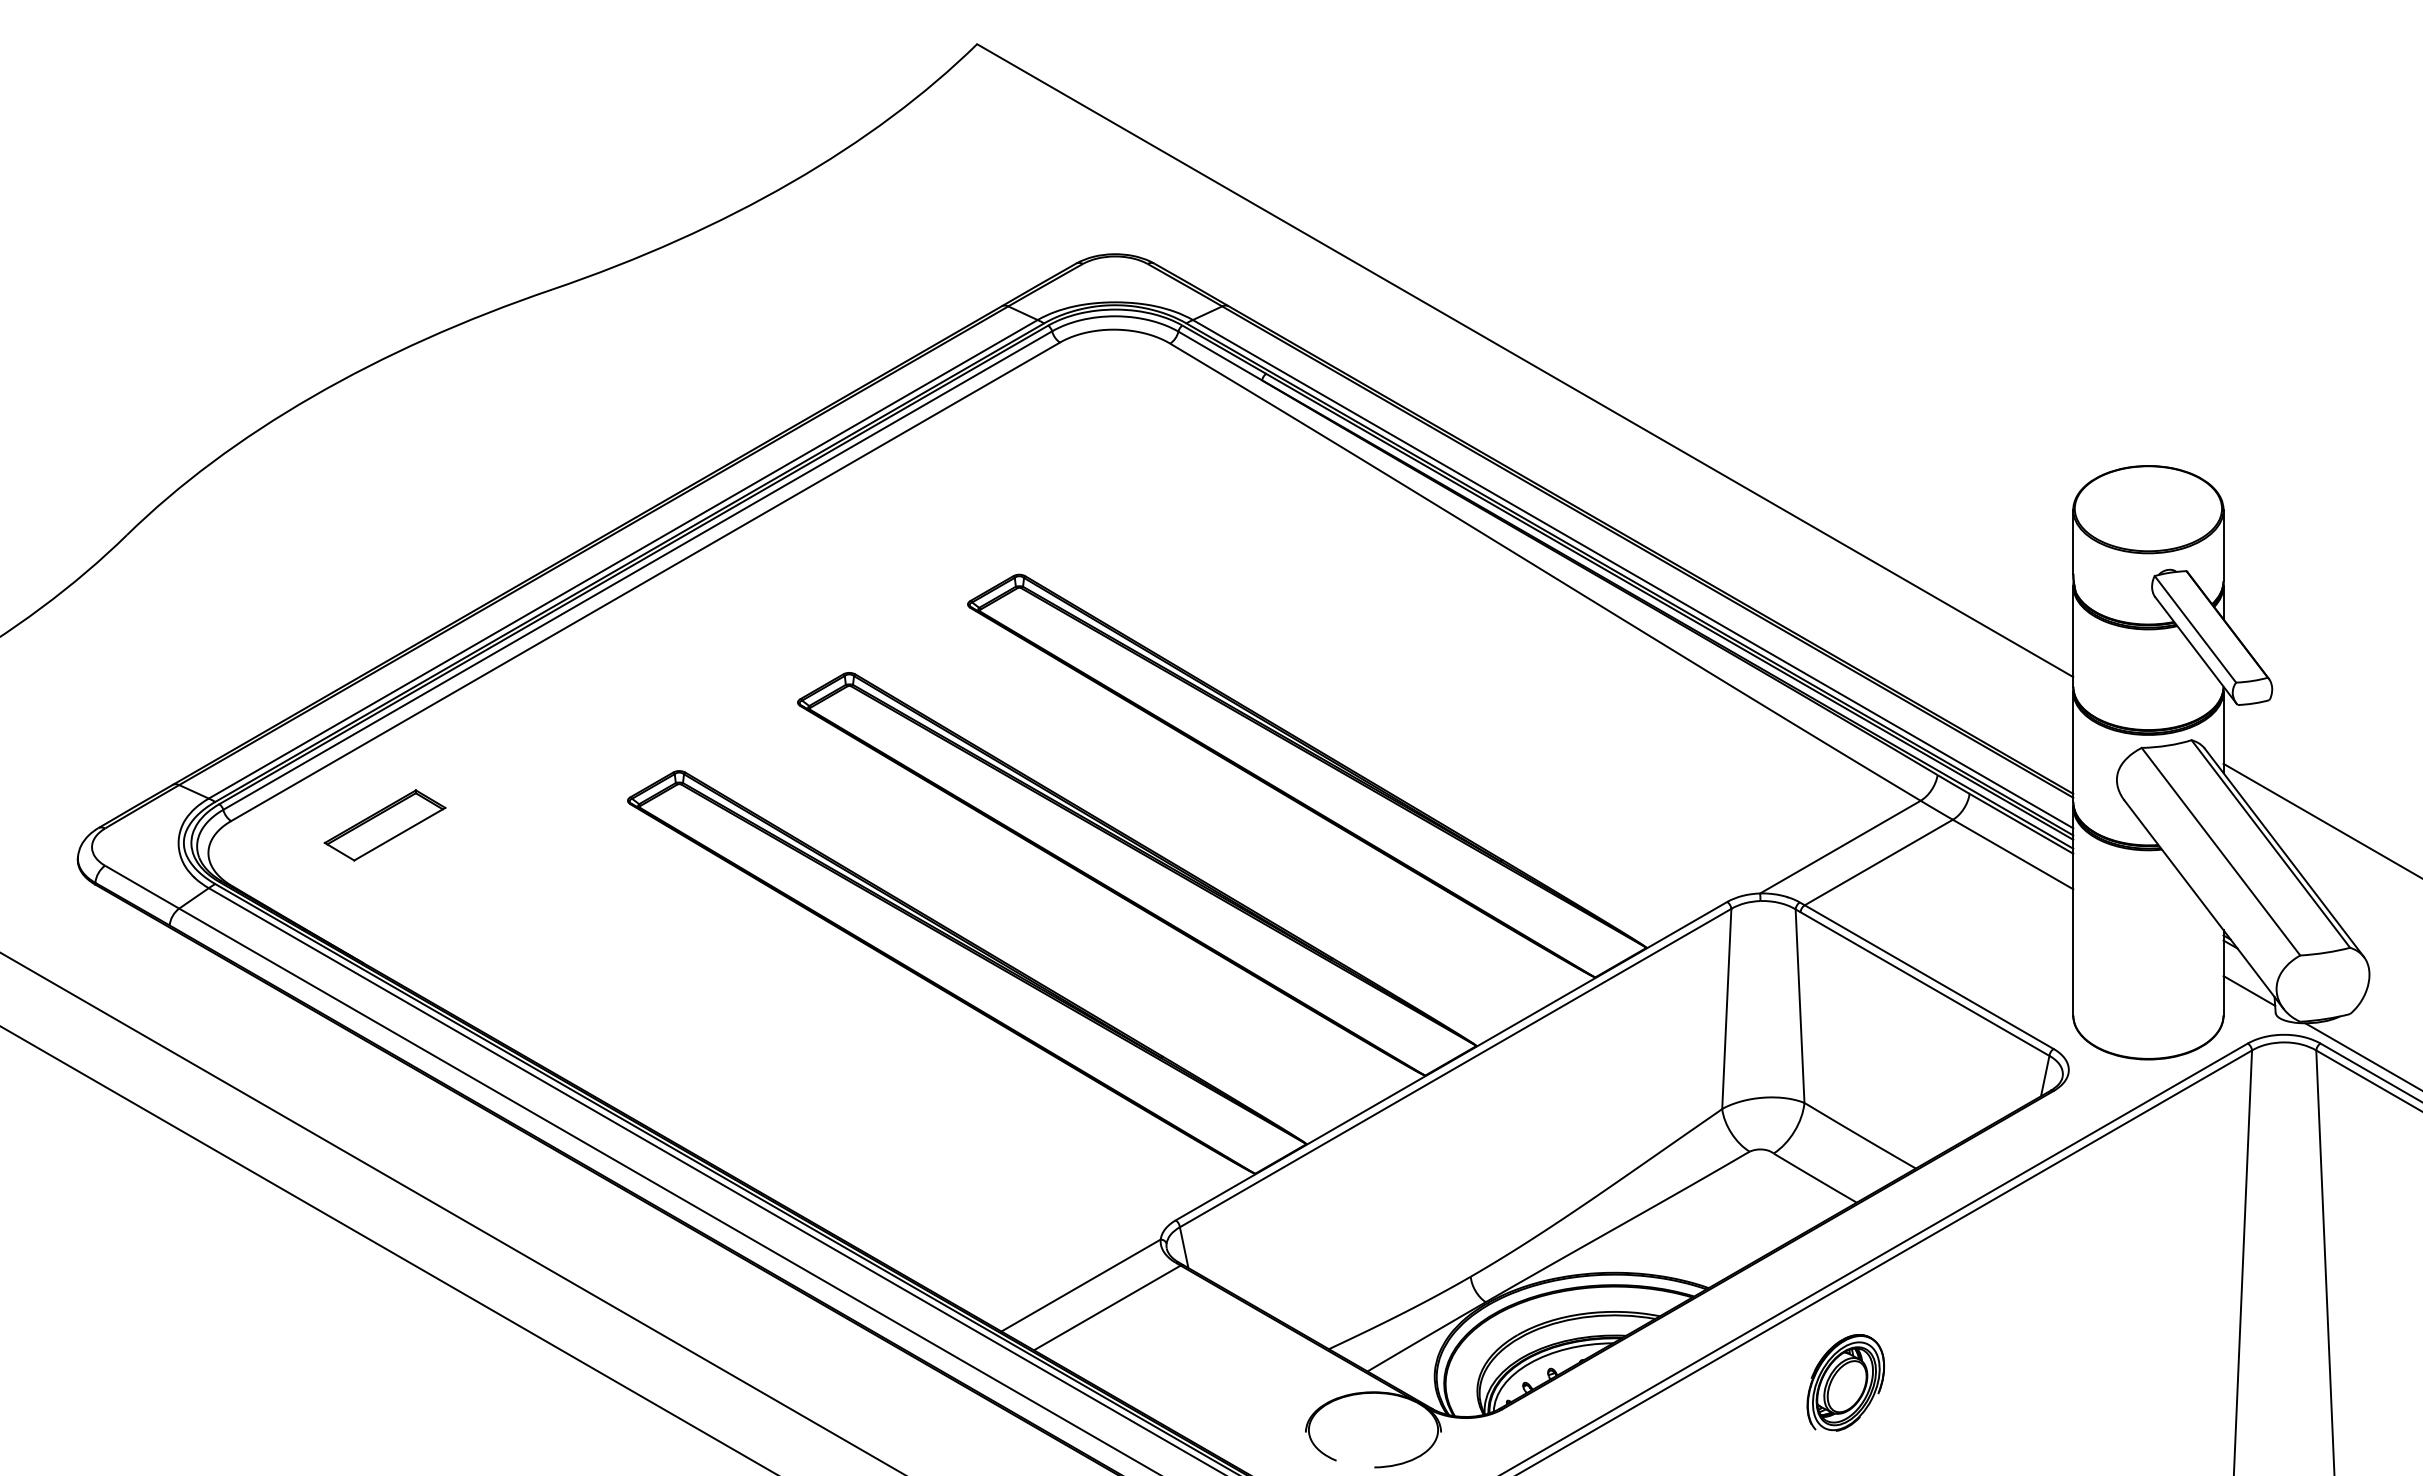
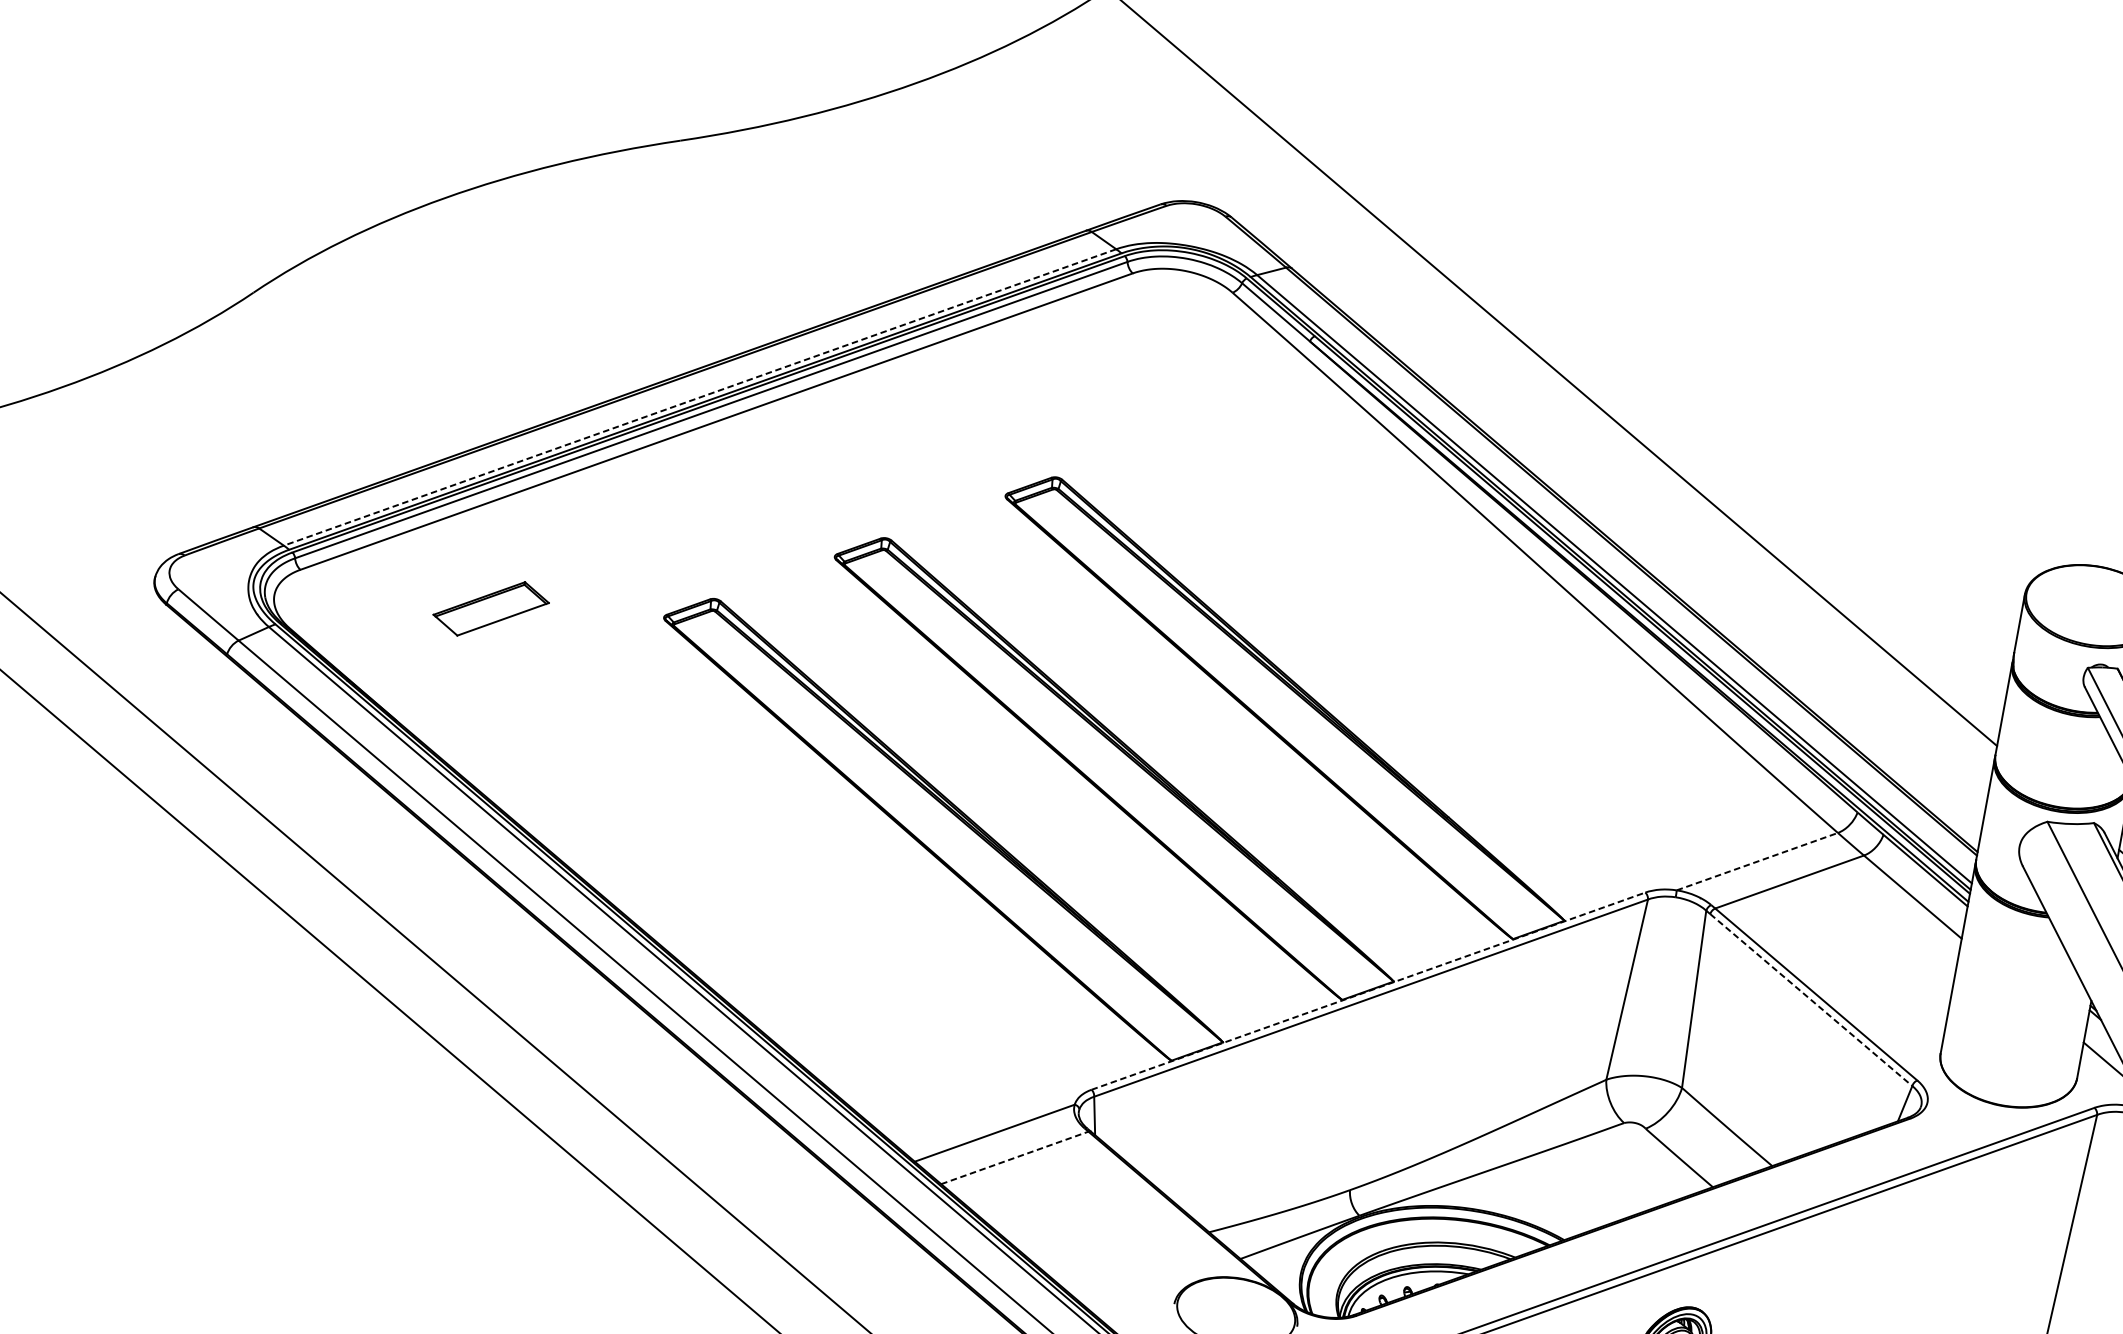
line: (623, 559) -> (700, 397), solid -> dashed
part: (384, 825) -> (490, 608), moved
line: (1840, 847) -> (1757, 861), solid -> dashed
line: (1924, 984) -> (1810, 1000), solid -> dashed
line: (1451, 1060) -> (1368, 990), solid -> dashed
line: (1107, 1307) -> (1015, 1157), solid -> dashed

